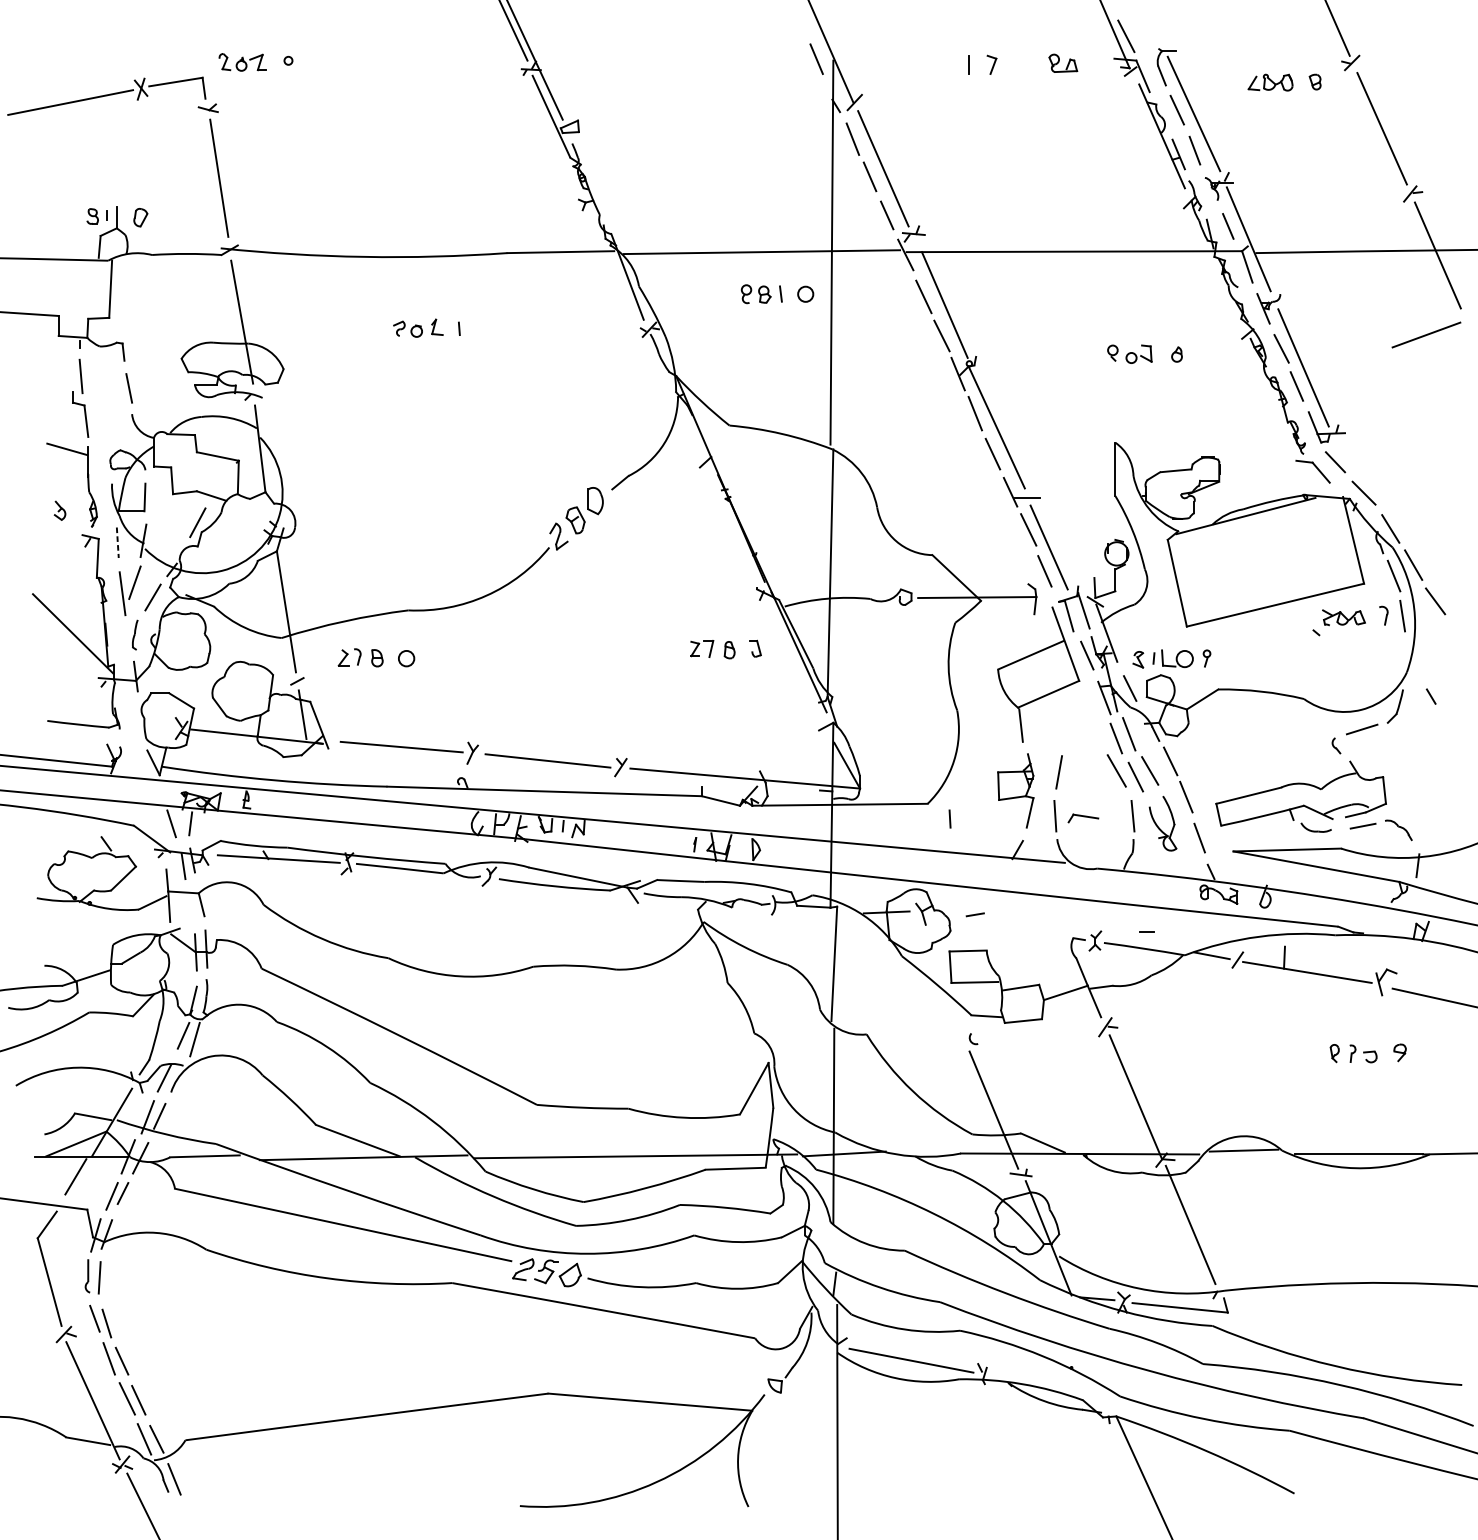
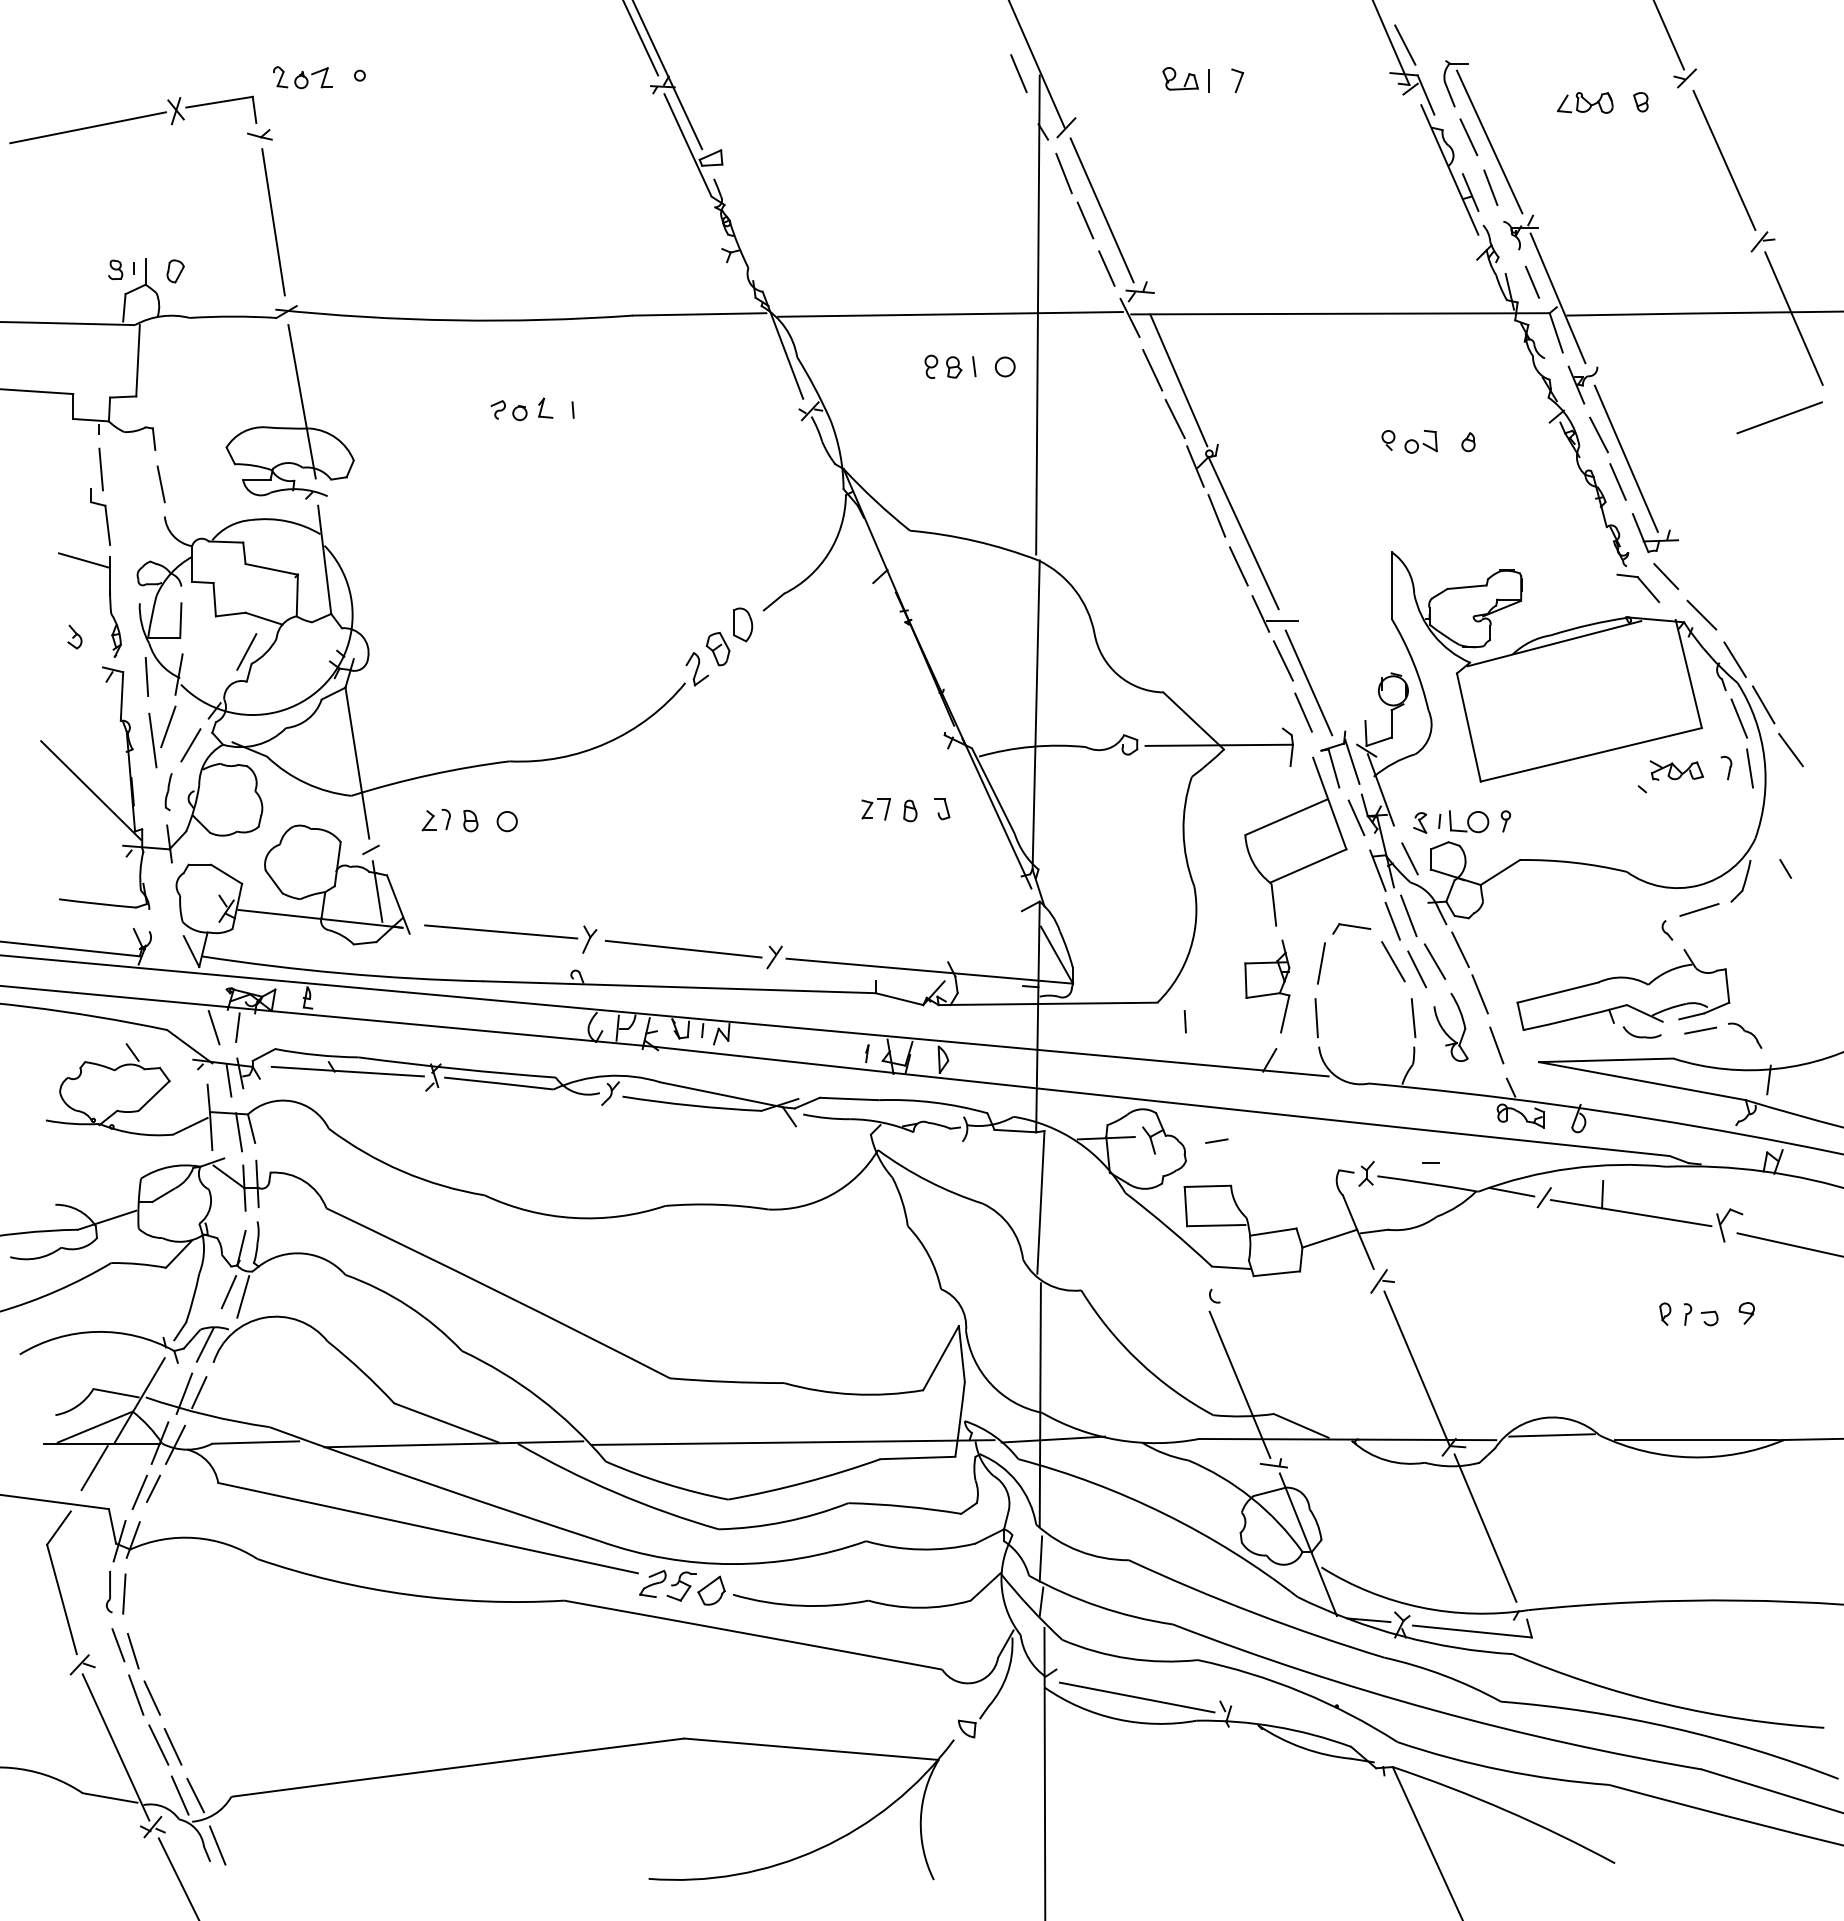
part: (1063, 63) -> (1180, 78), moved
line: (117, 543) -> (146, 677), dashed -> solid
part: (1083, 818) -> (1351, 928), moved
line: (191, 907) -> (239, 1132), added
line: (833, 1249) -> (1040, 1558), added

